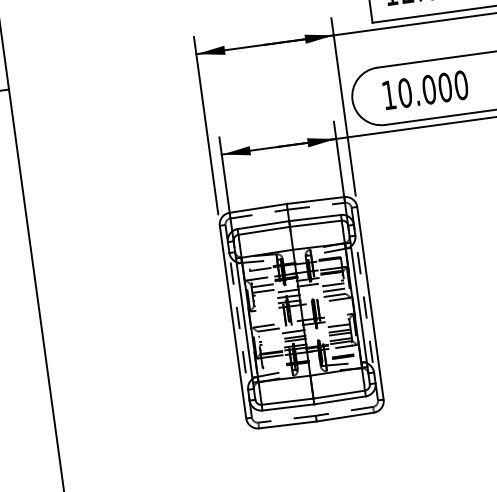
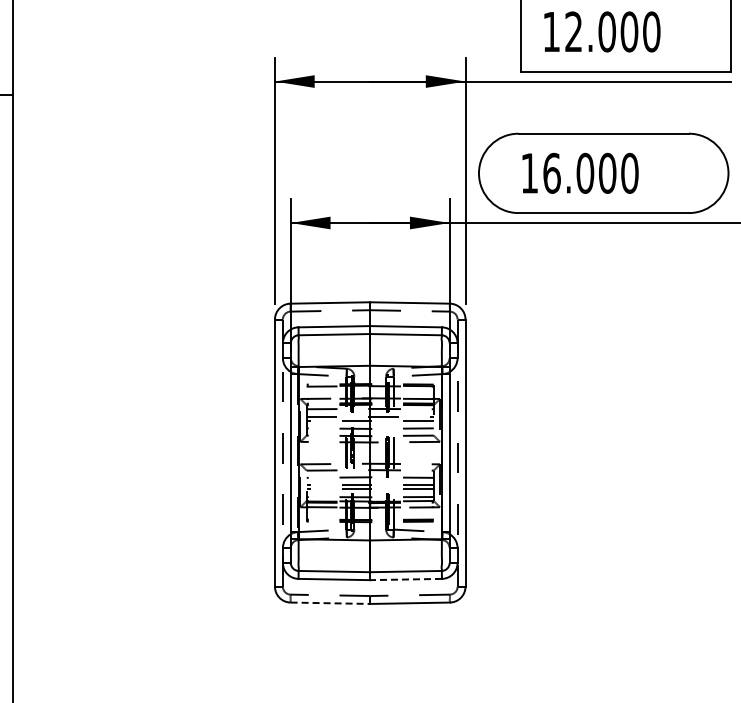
text: (404, 92) -> (551, 172), 10.000 -> 16.000
line: (340, 400) -> (406, 579), solid -> dashed
line: (287, 425) -> (330, 603), solid -> dashed

